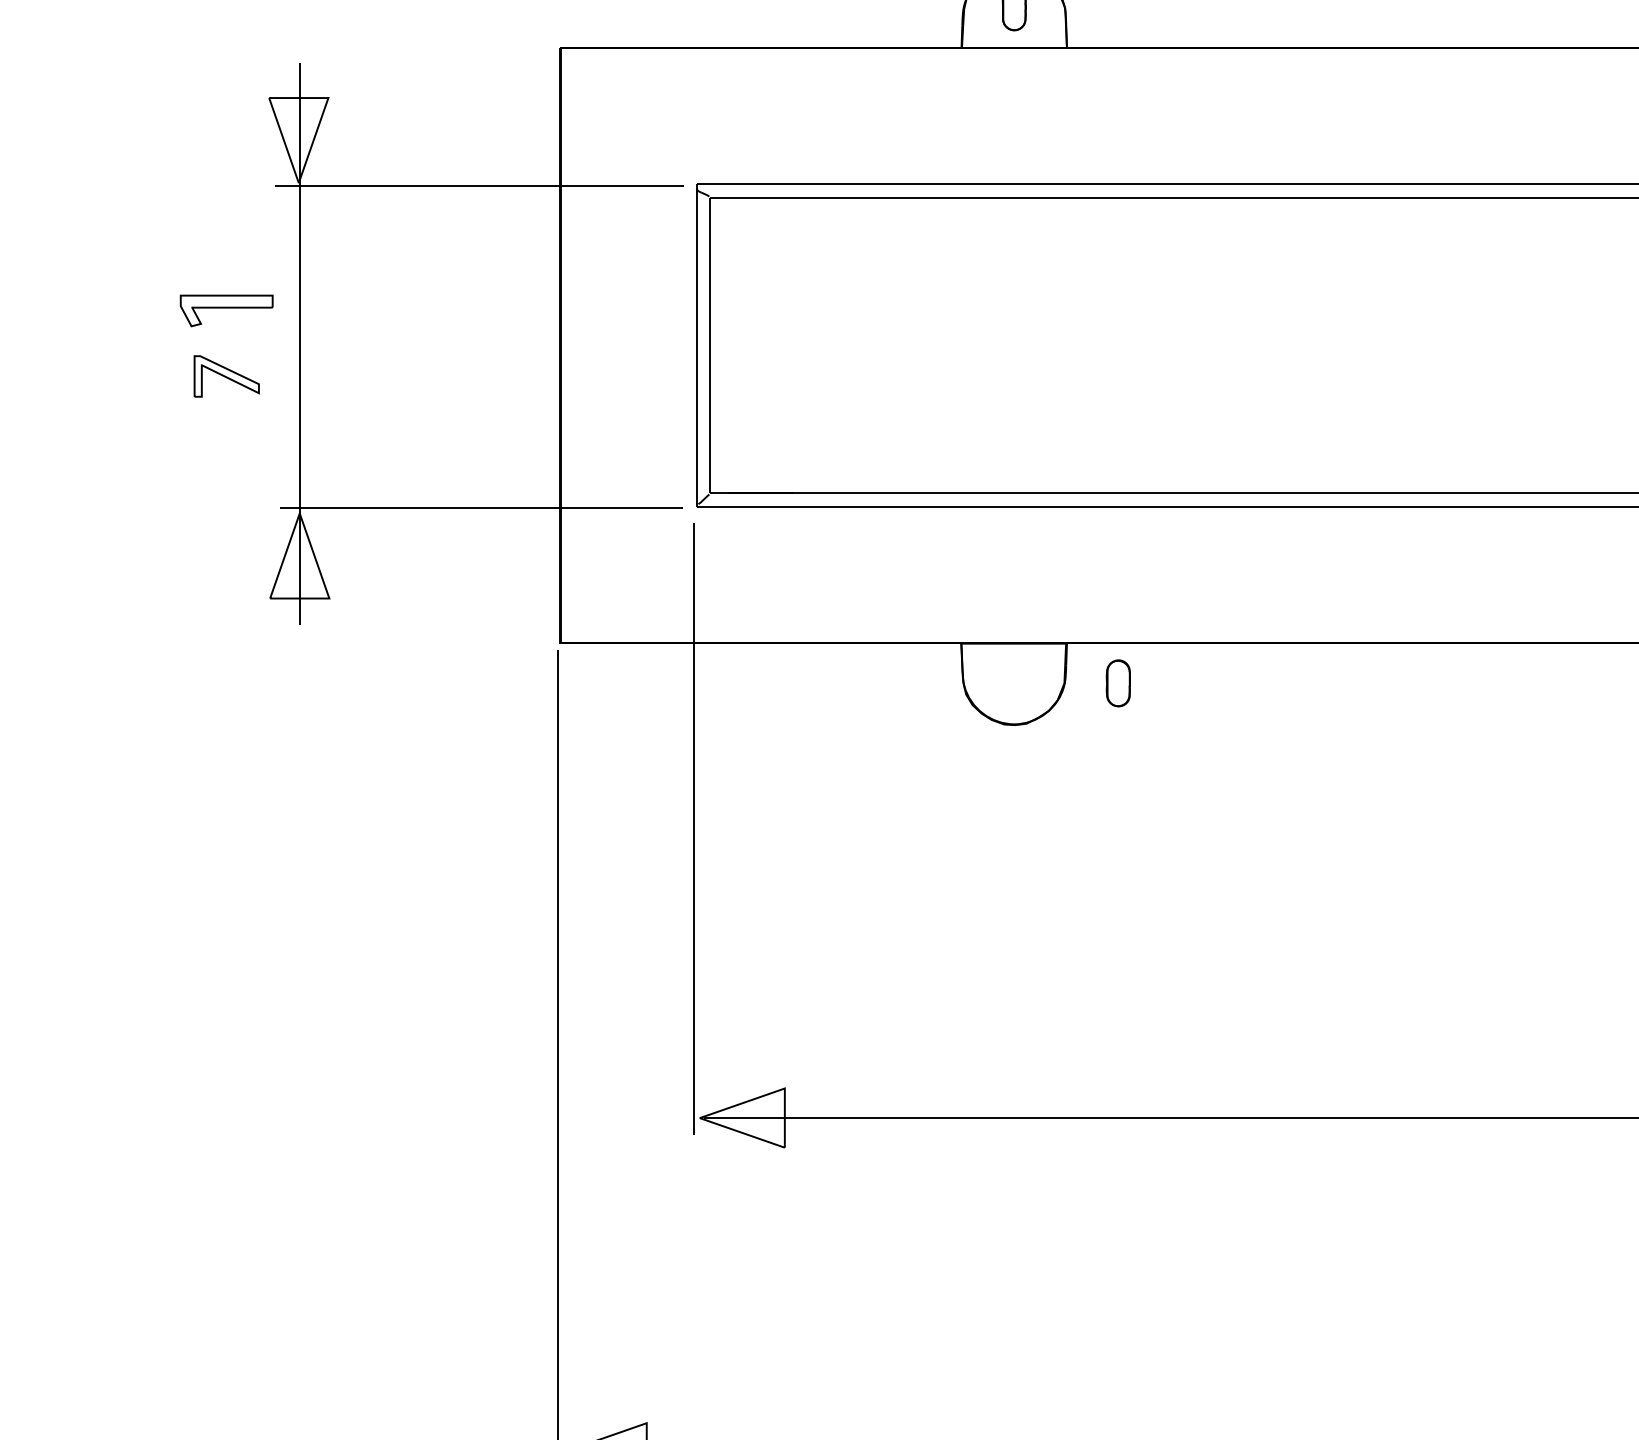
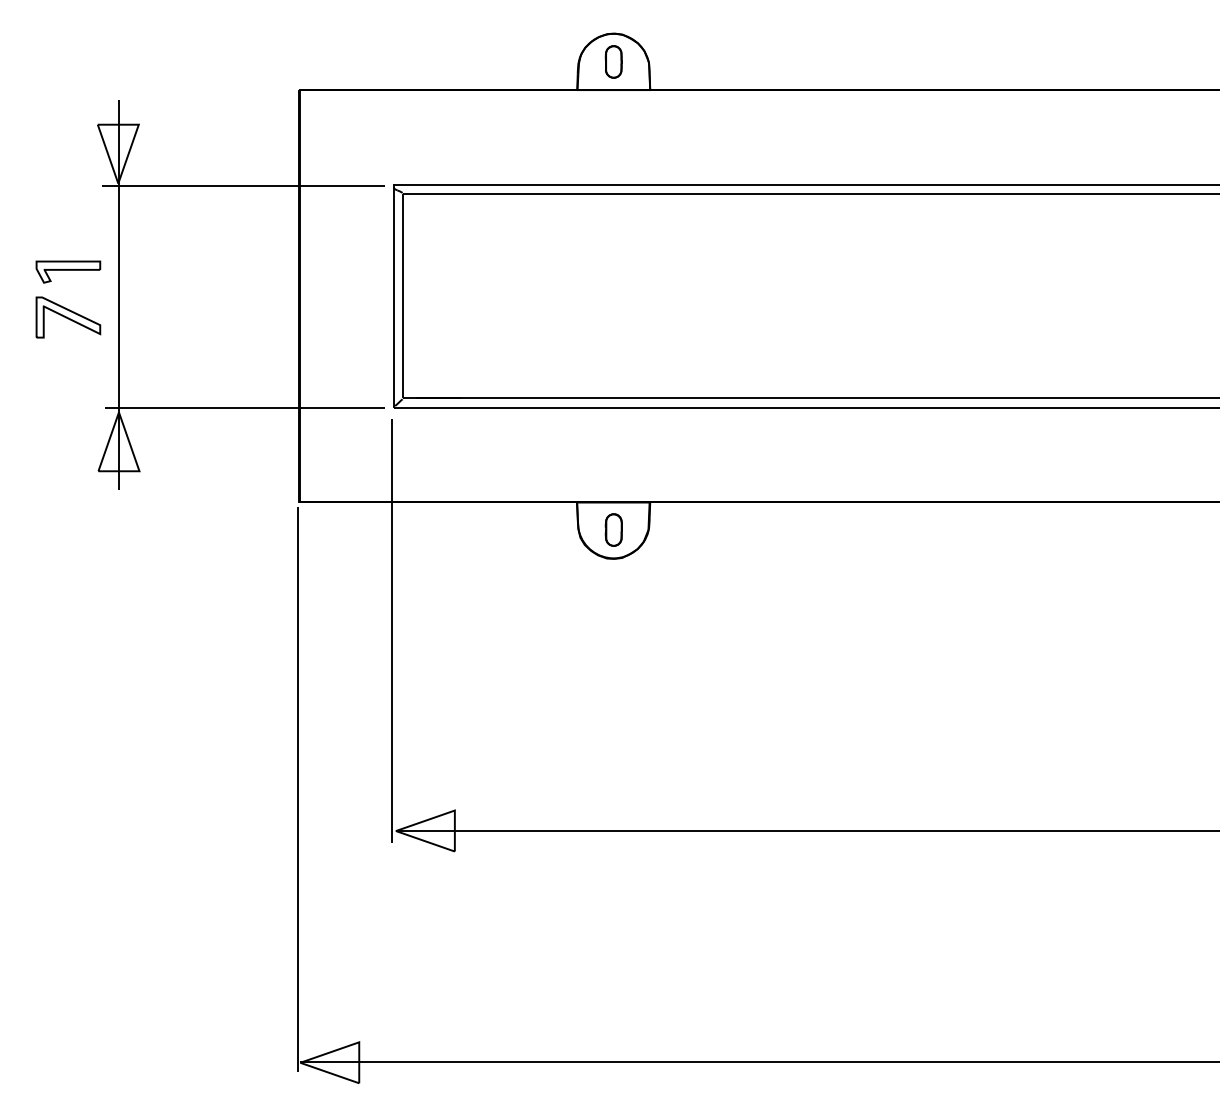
part: (226, 376) -> (68, 317), size x1.43
part: (1117, 682) -> (613, 529), moved

